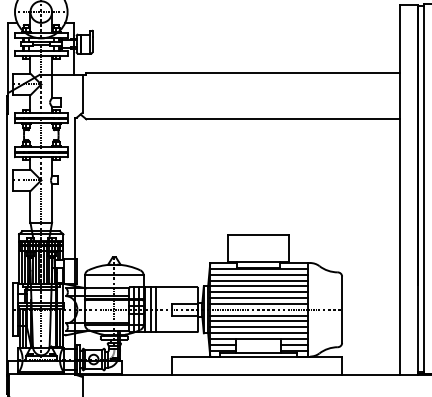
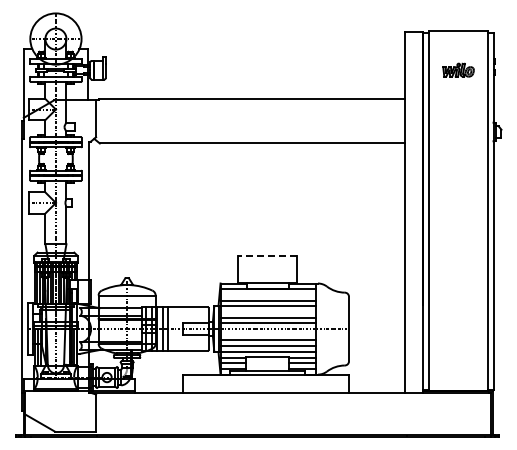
line: (258, 234) -> (267, 255), solid -> dashed
line: (258, 274) -> (267, 294), removed
line: (258, 291) -> (267, 311), removed
line: (258, 315) -> (267, 334), removed

